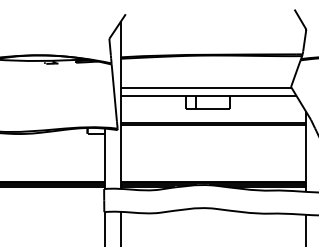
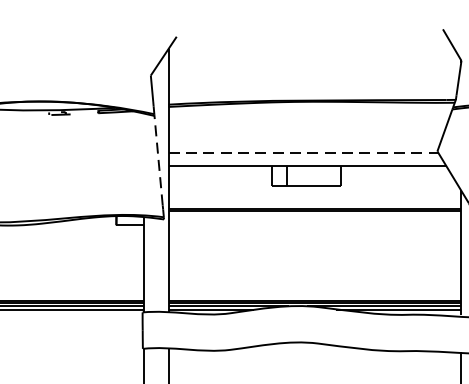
line: (206, 87) -> (304, 152), solid -> dashed
line: (114, 92) -> (158, 160), solid -> dashed

